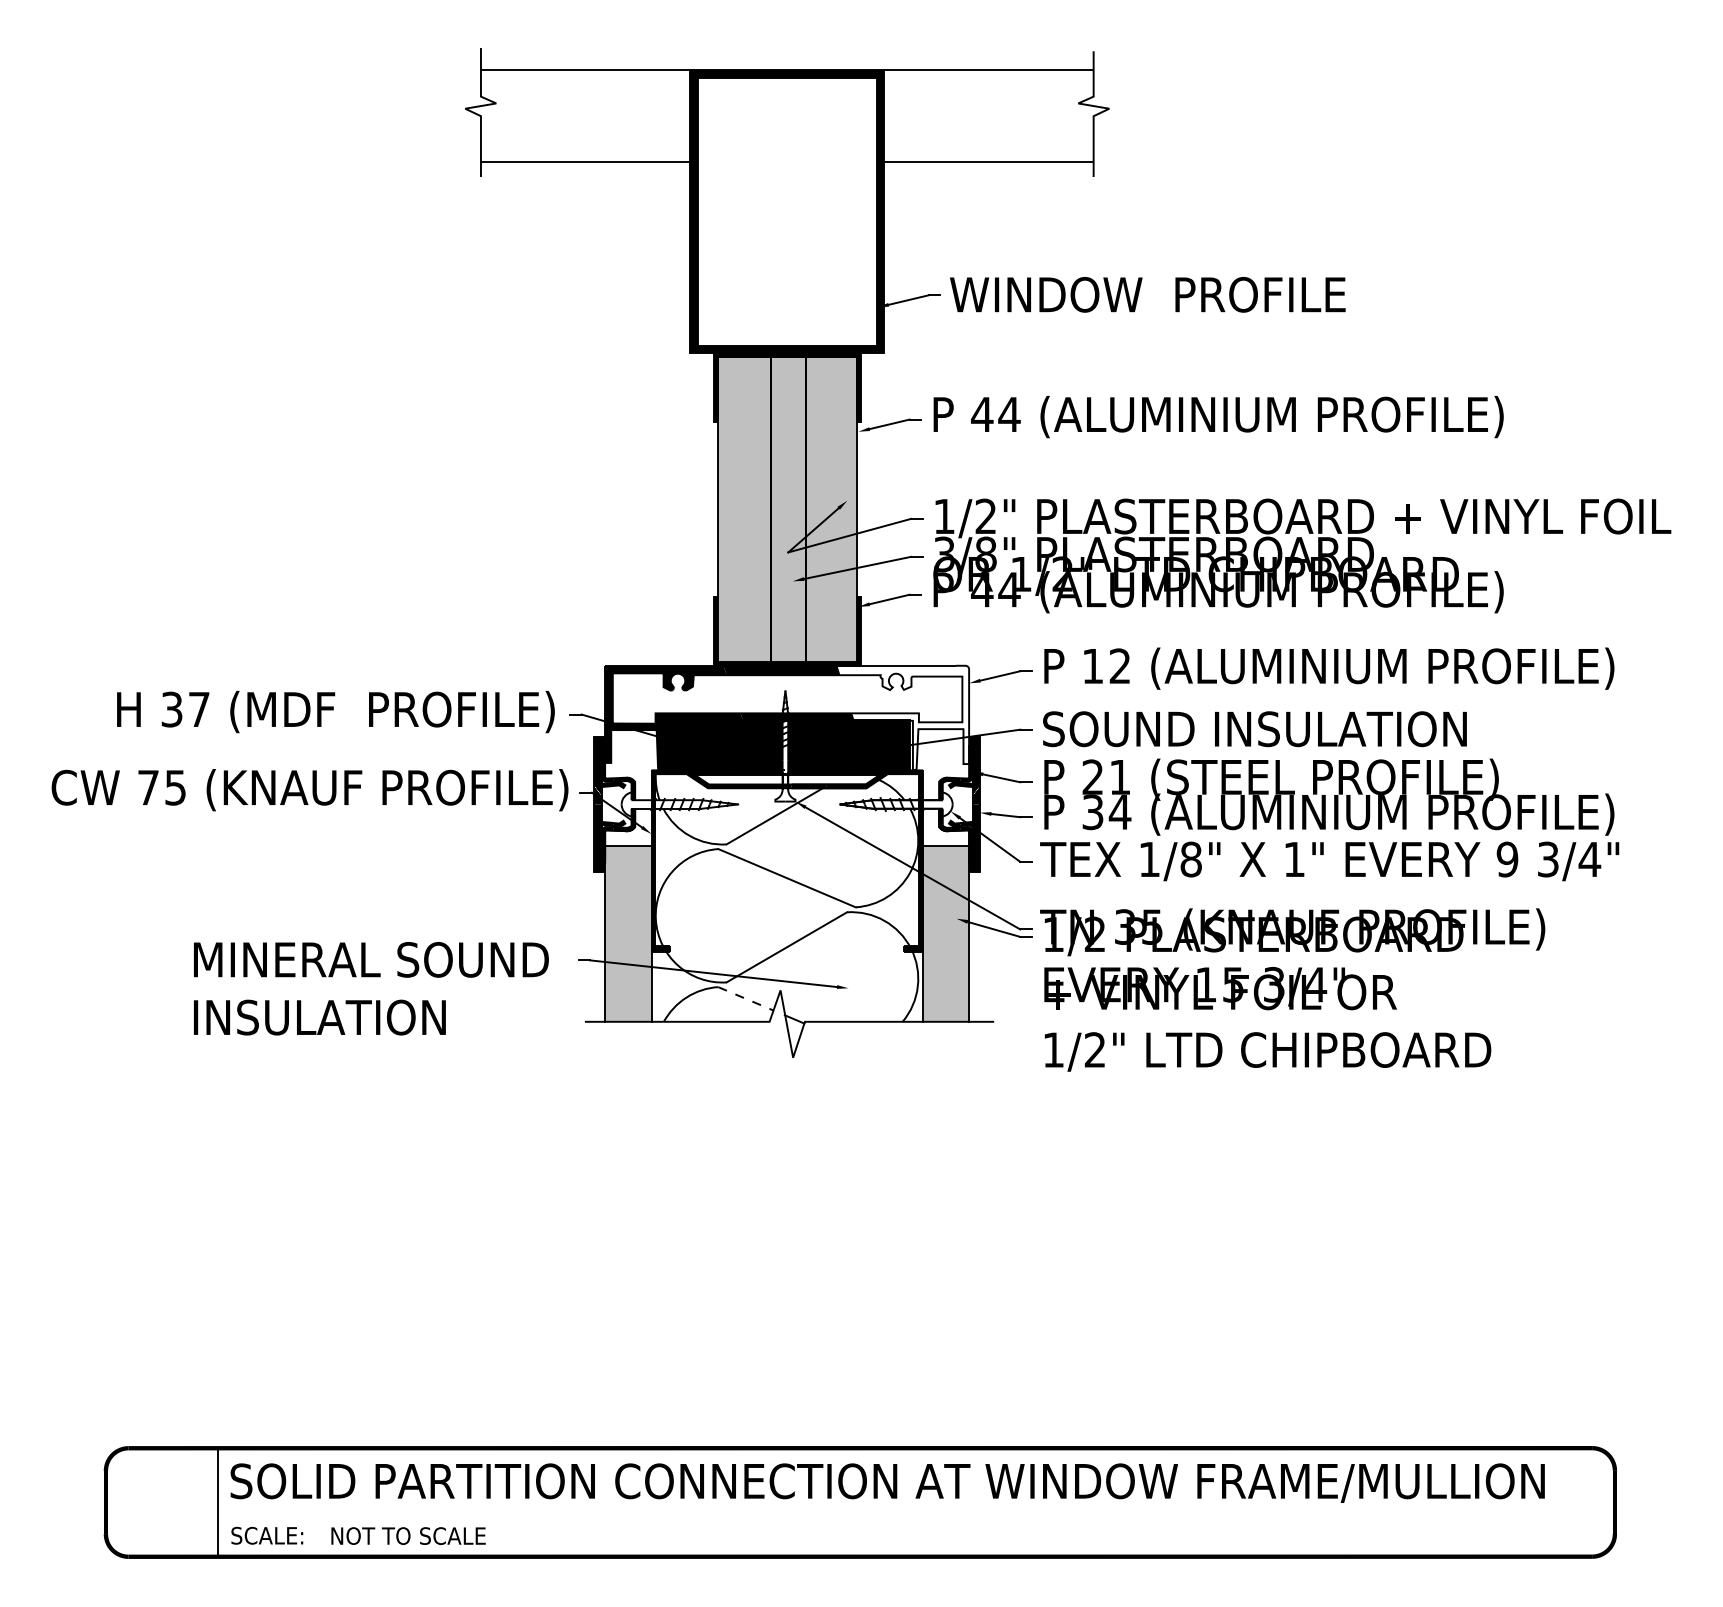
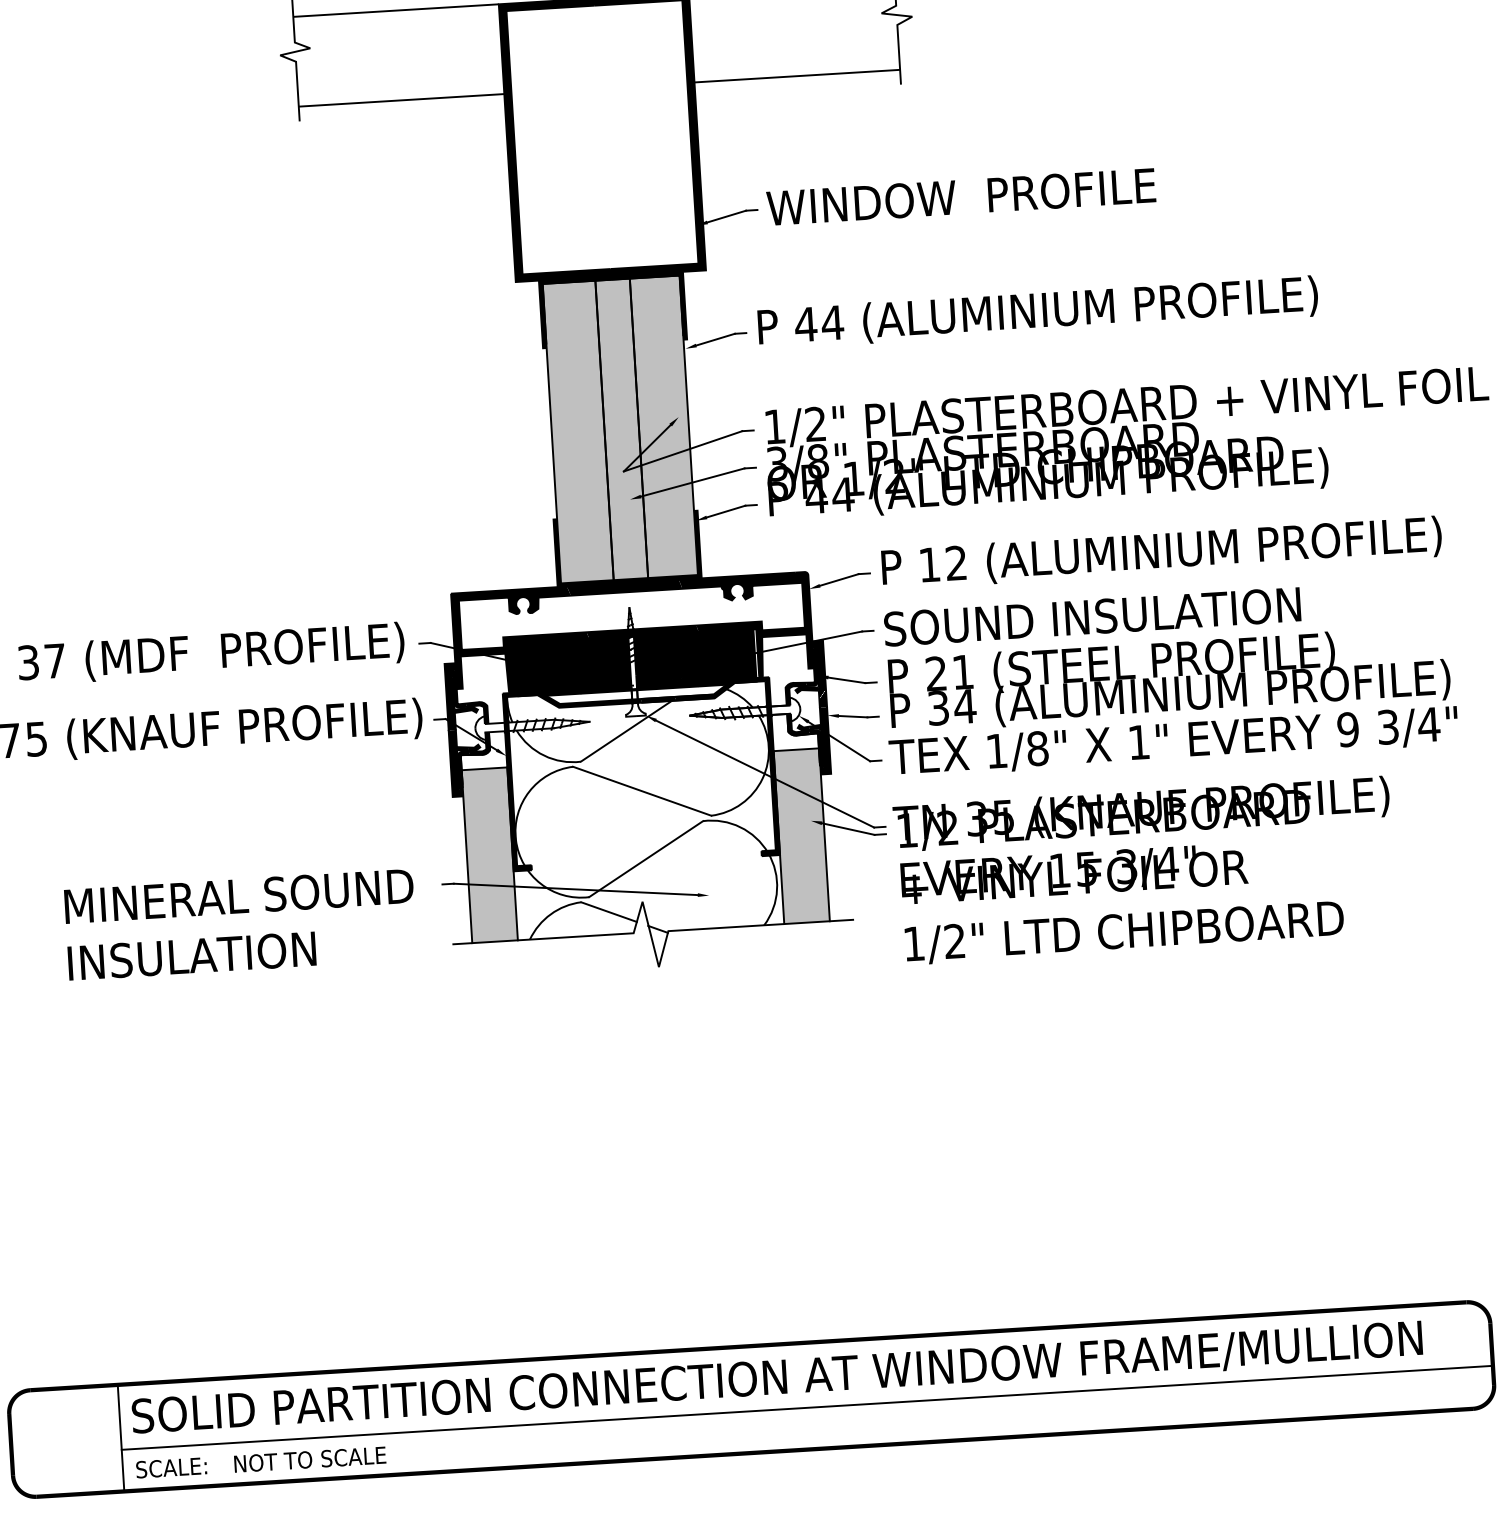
fill: (903, 717) -> (746, 626), added
line: (745, 998) -> (608, 911), dashed -> solid
line: (915, 1514) -> (806, 1408), added

